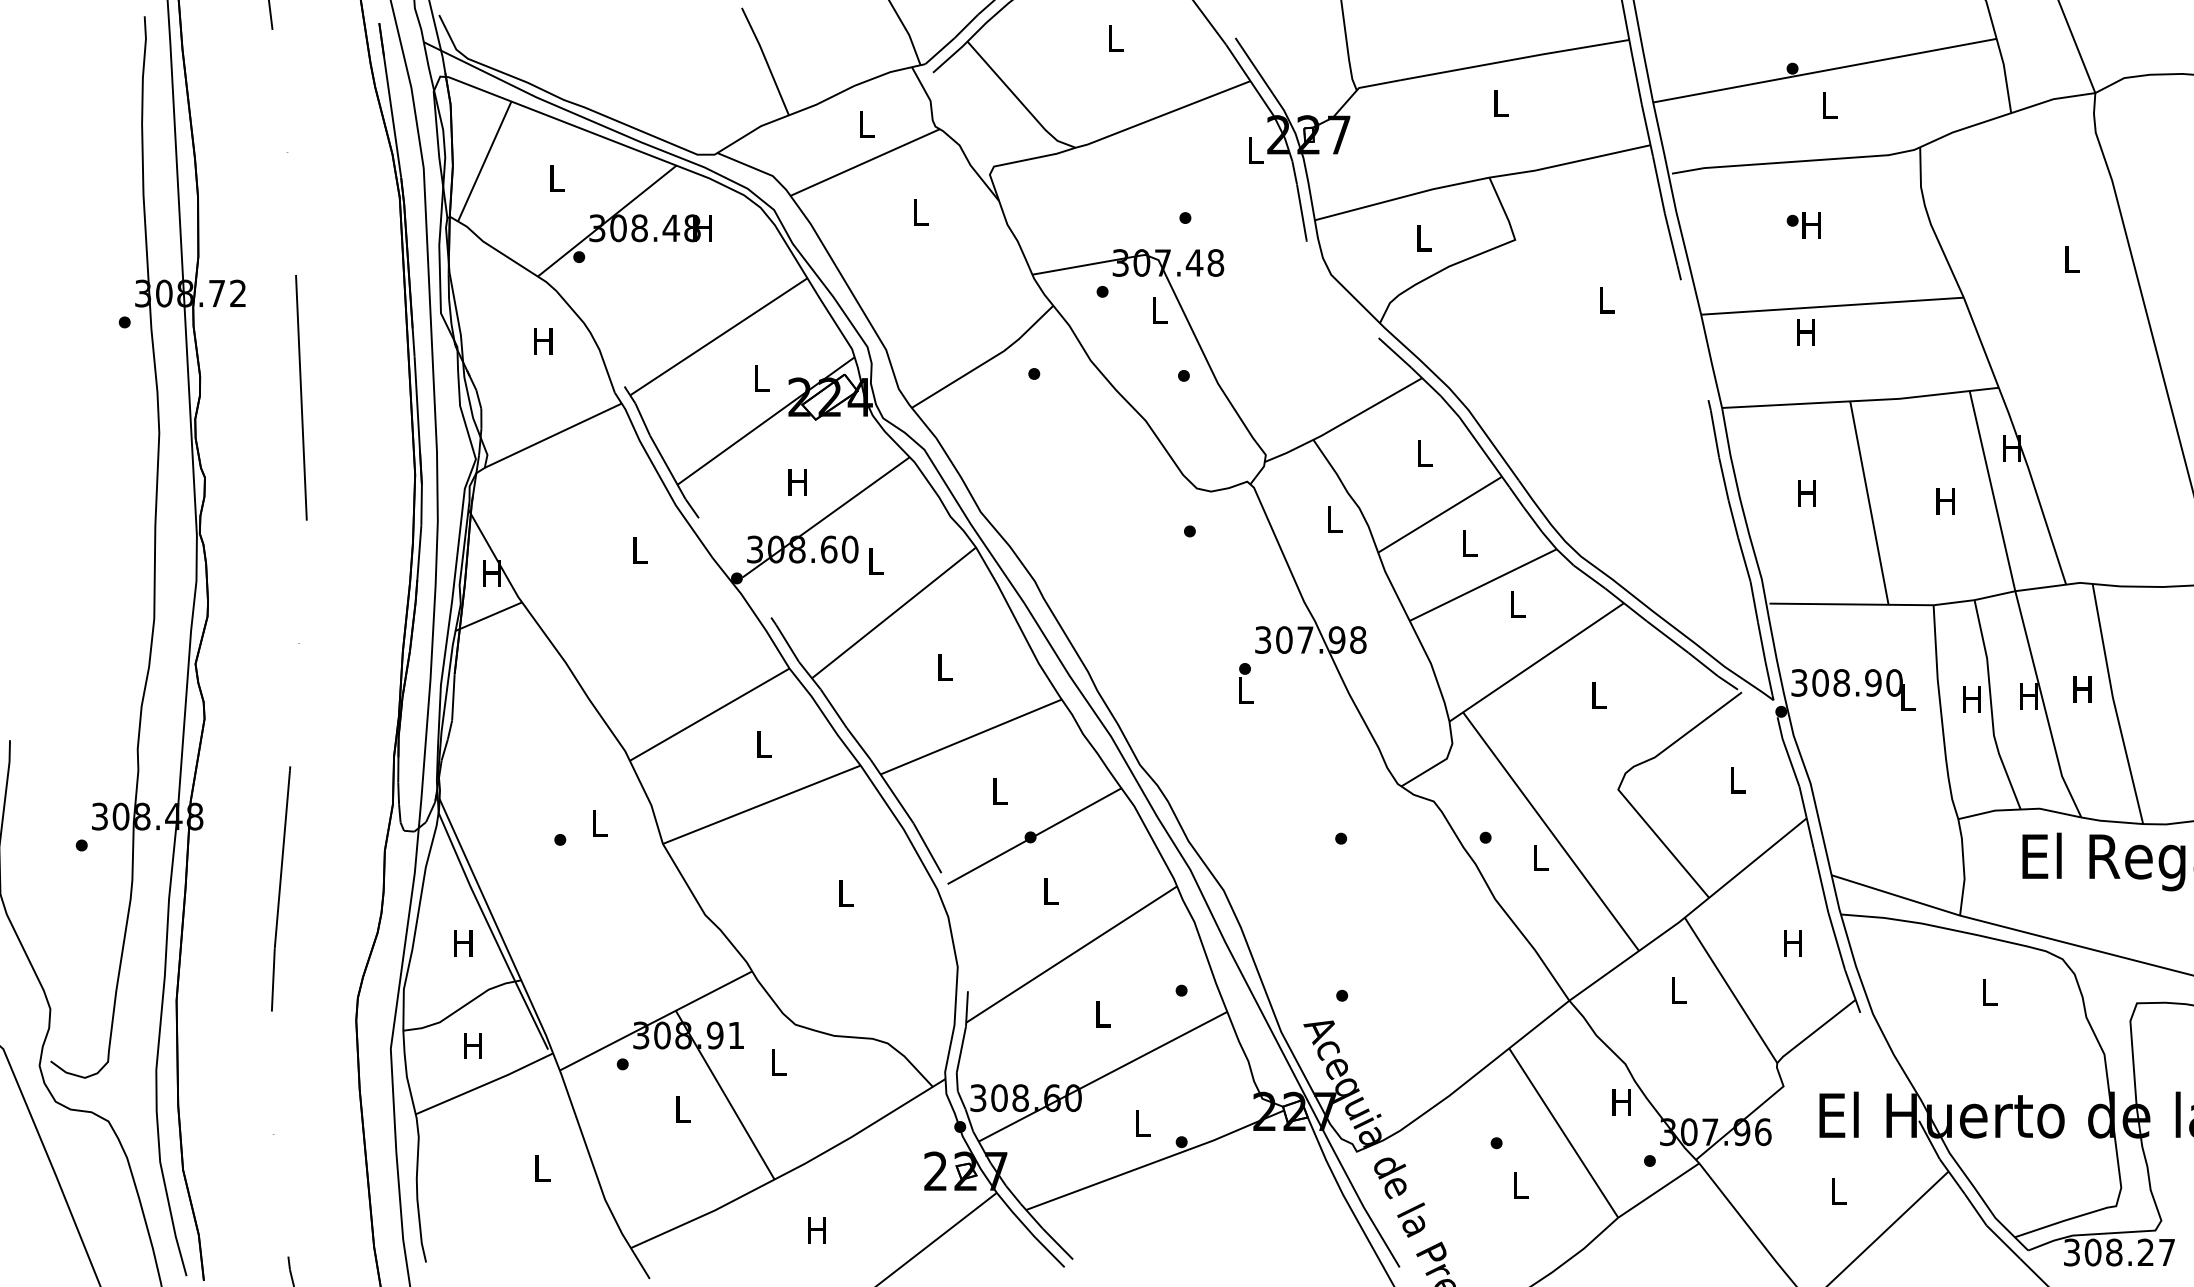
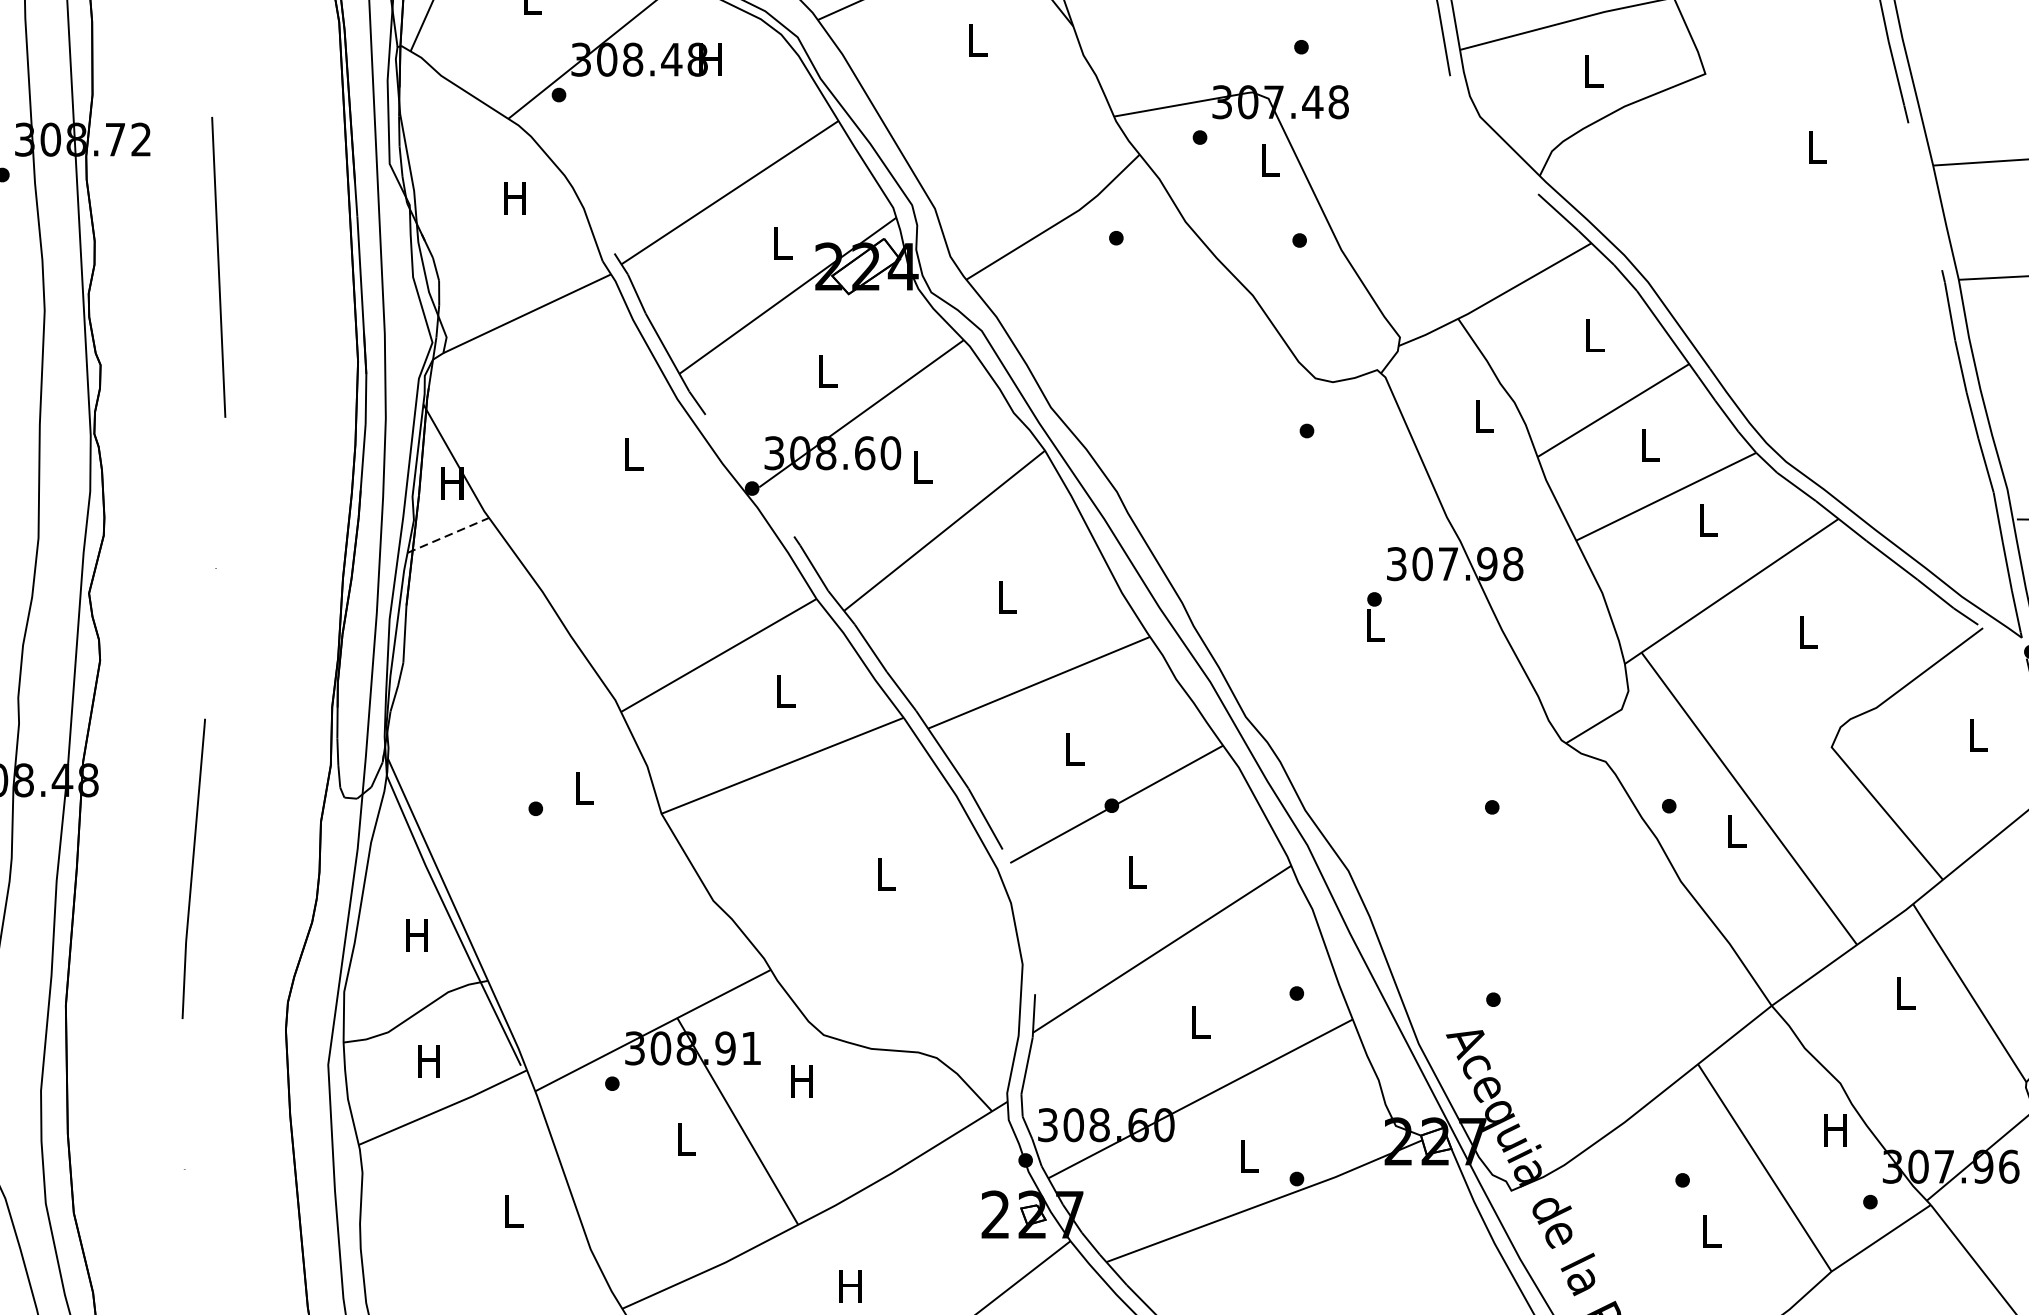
text: (797, 482) -> (826, 371), H -> L
line: (489, 616) -> (449, 535), solid -> dashed
text: (777, 1062) -> (801, 1081), L -> H

